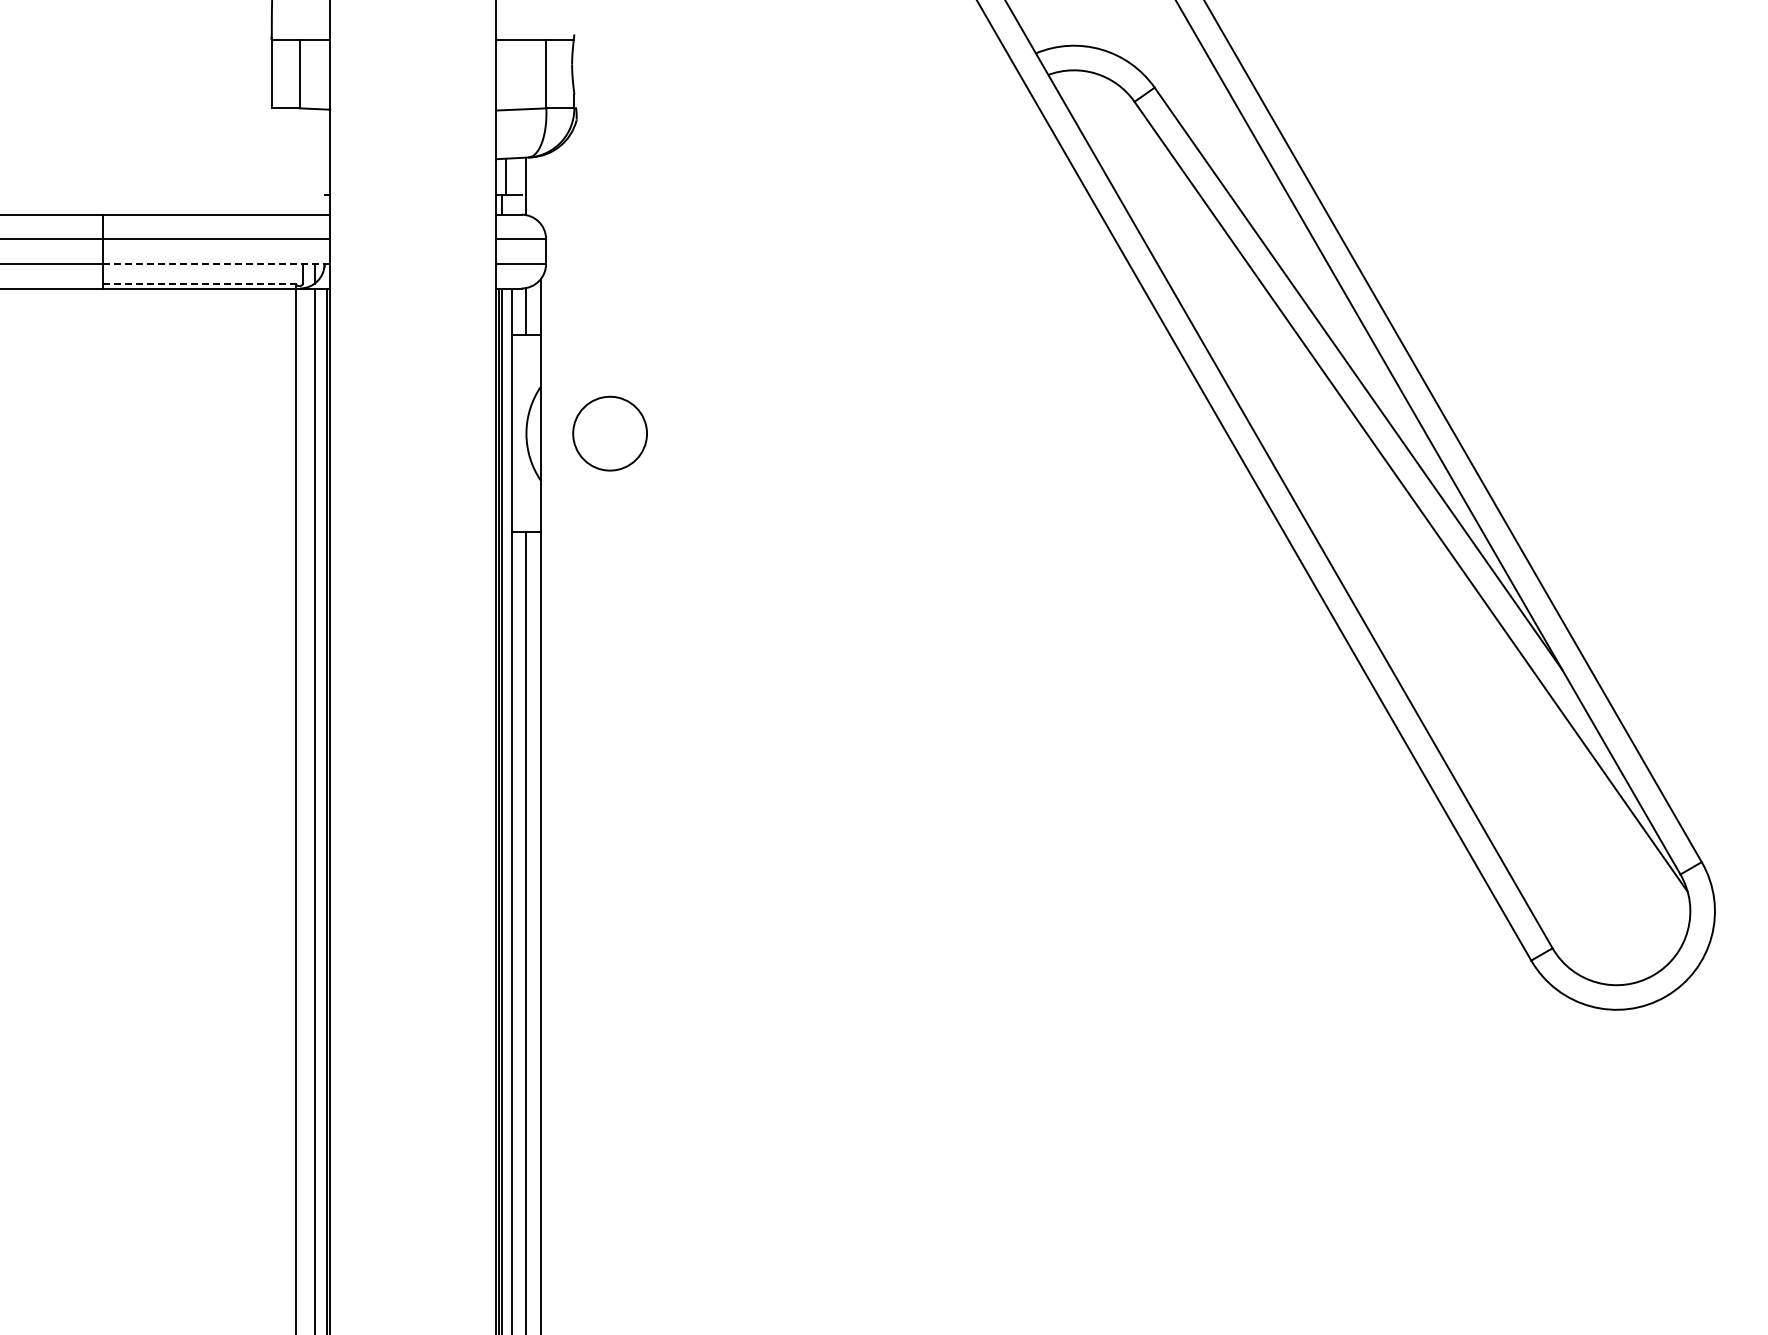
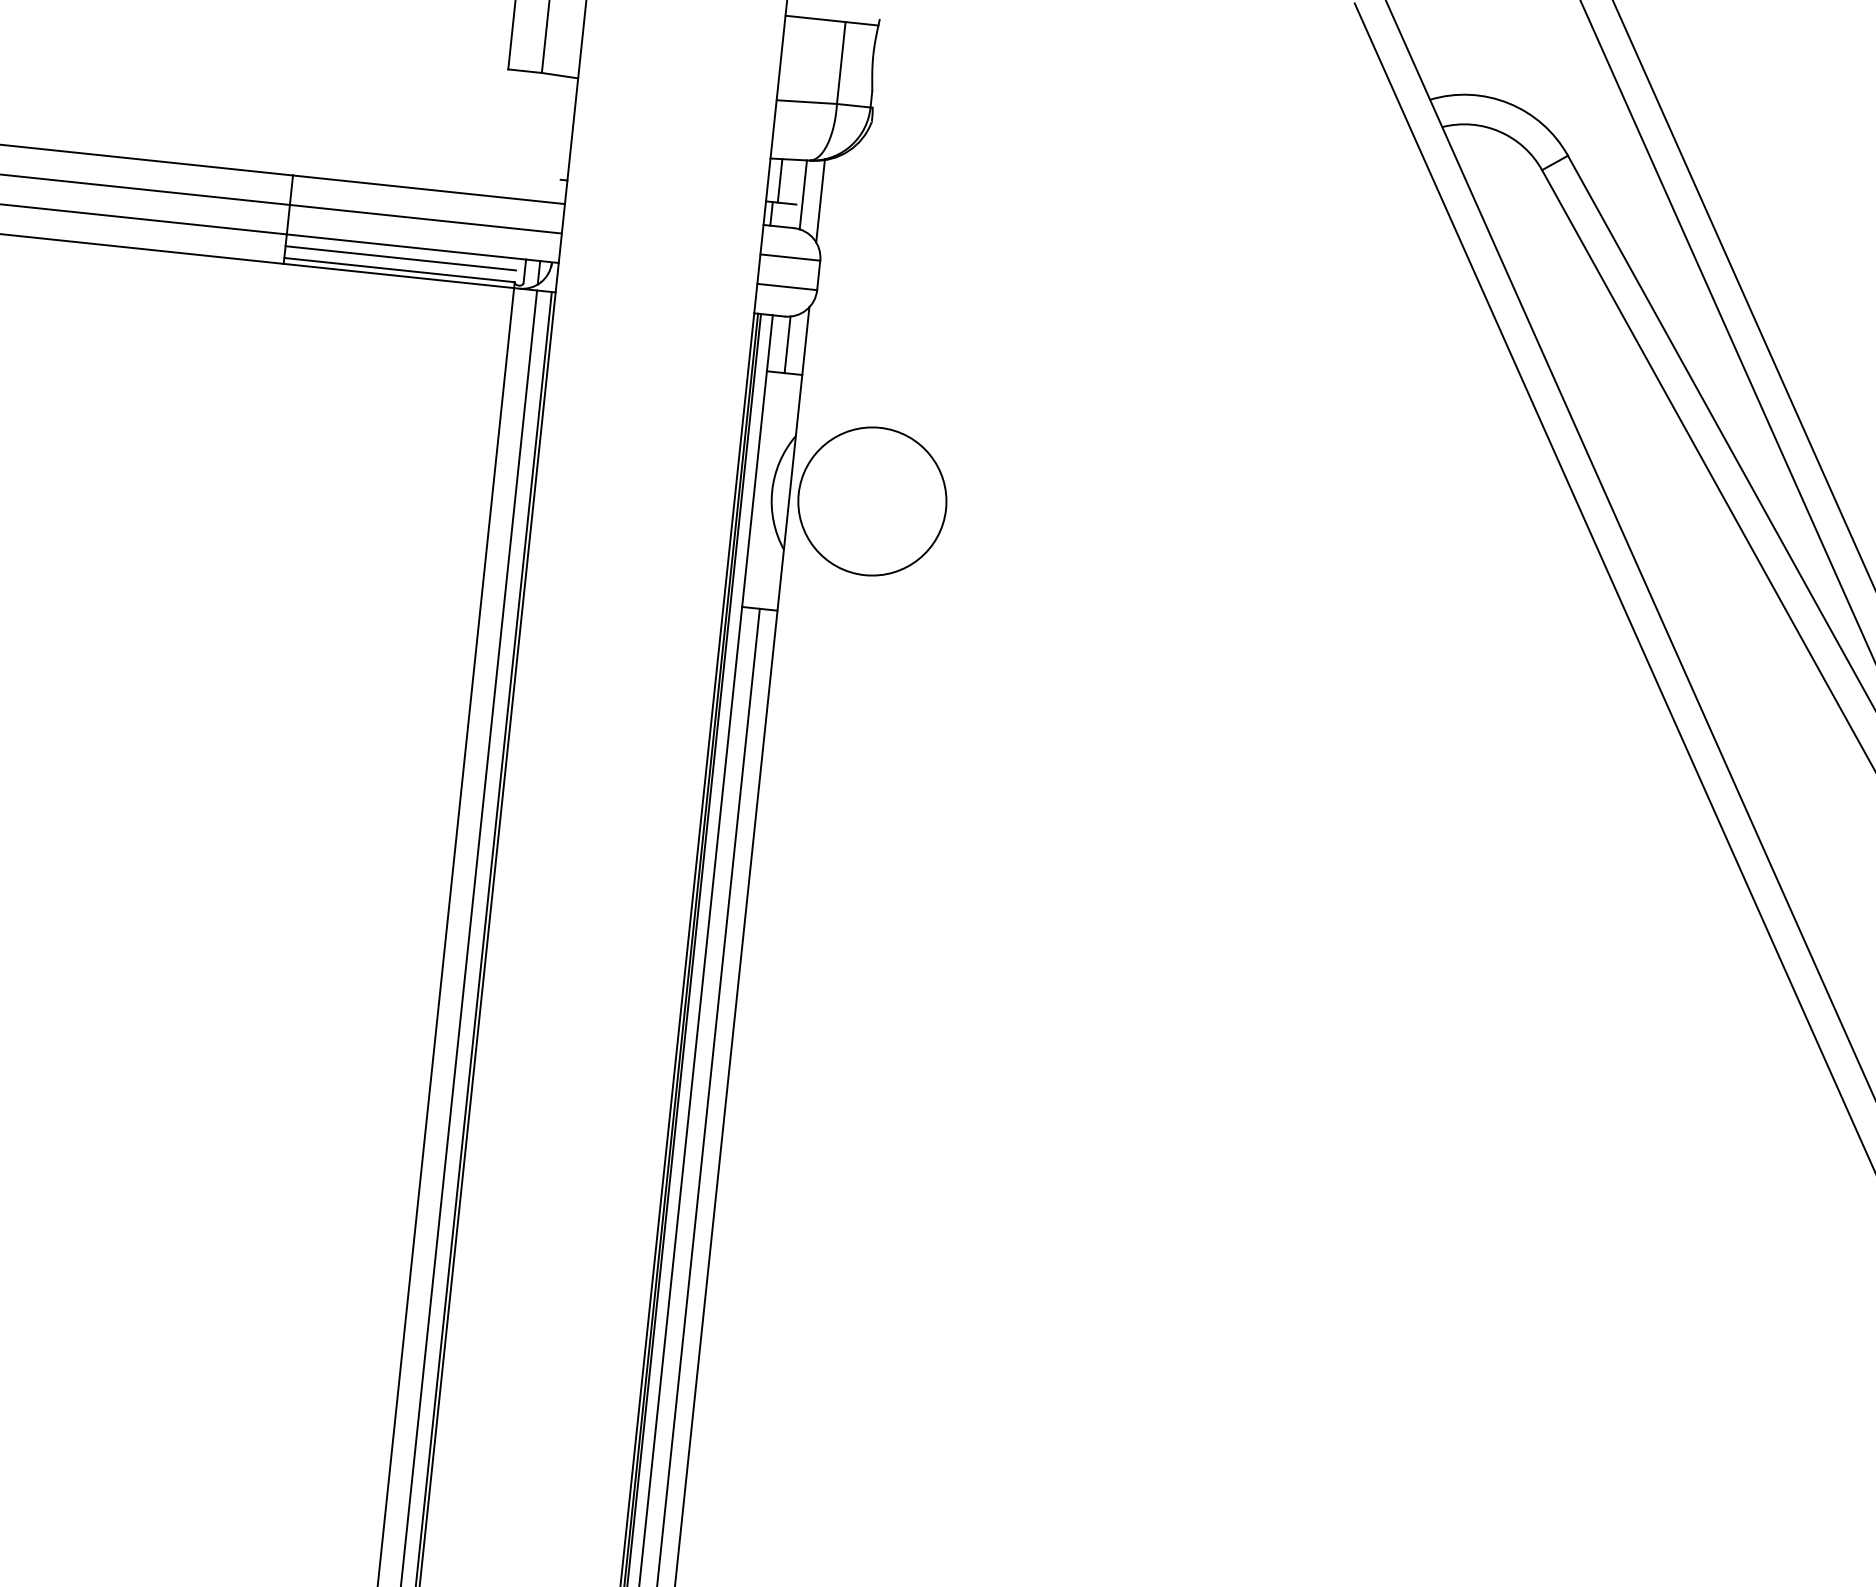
line: (541, 189) -> (820, 200), added
line: (216, 263) -> (422, 248), dashed -> solid
line: (199, 273) -> (400, 258), added
line: (199, 283) -> (399, 270), dashed -> solid
circle: (609, 433) -> (871, 501), size x1.67

